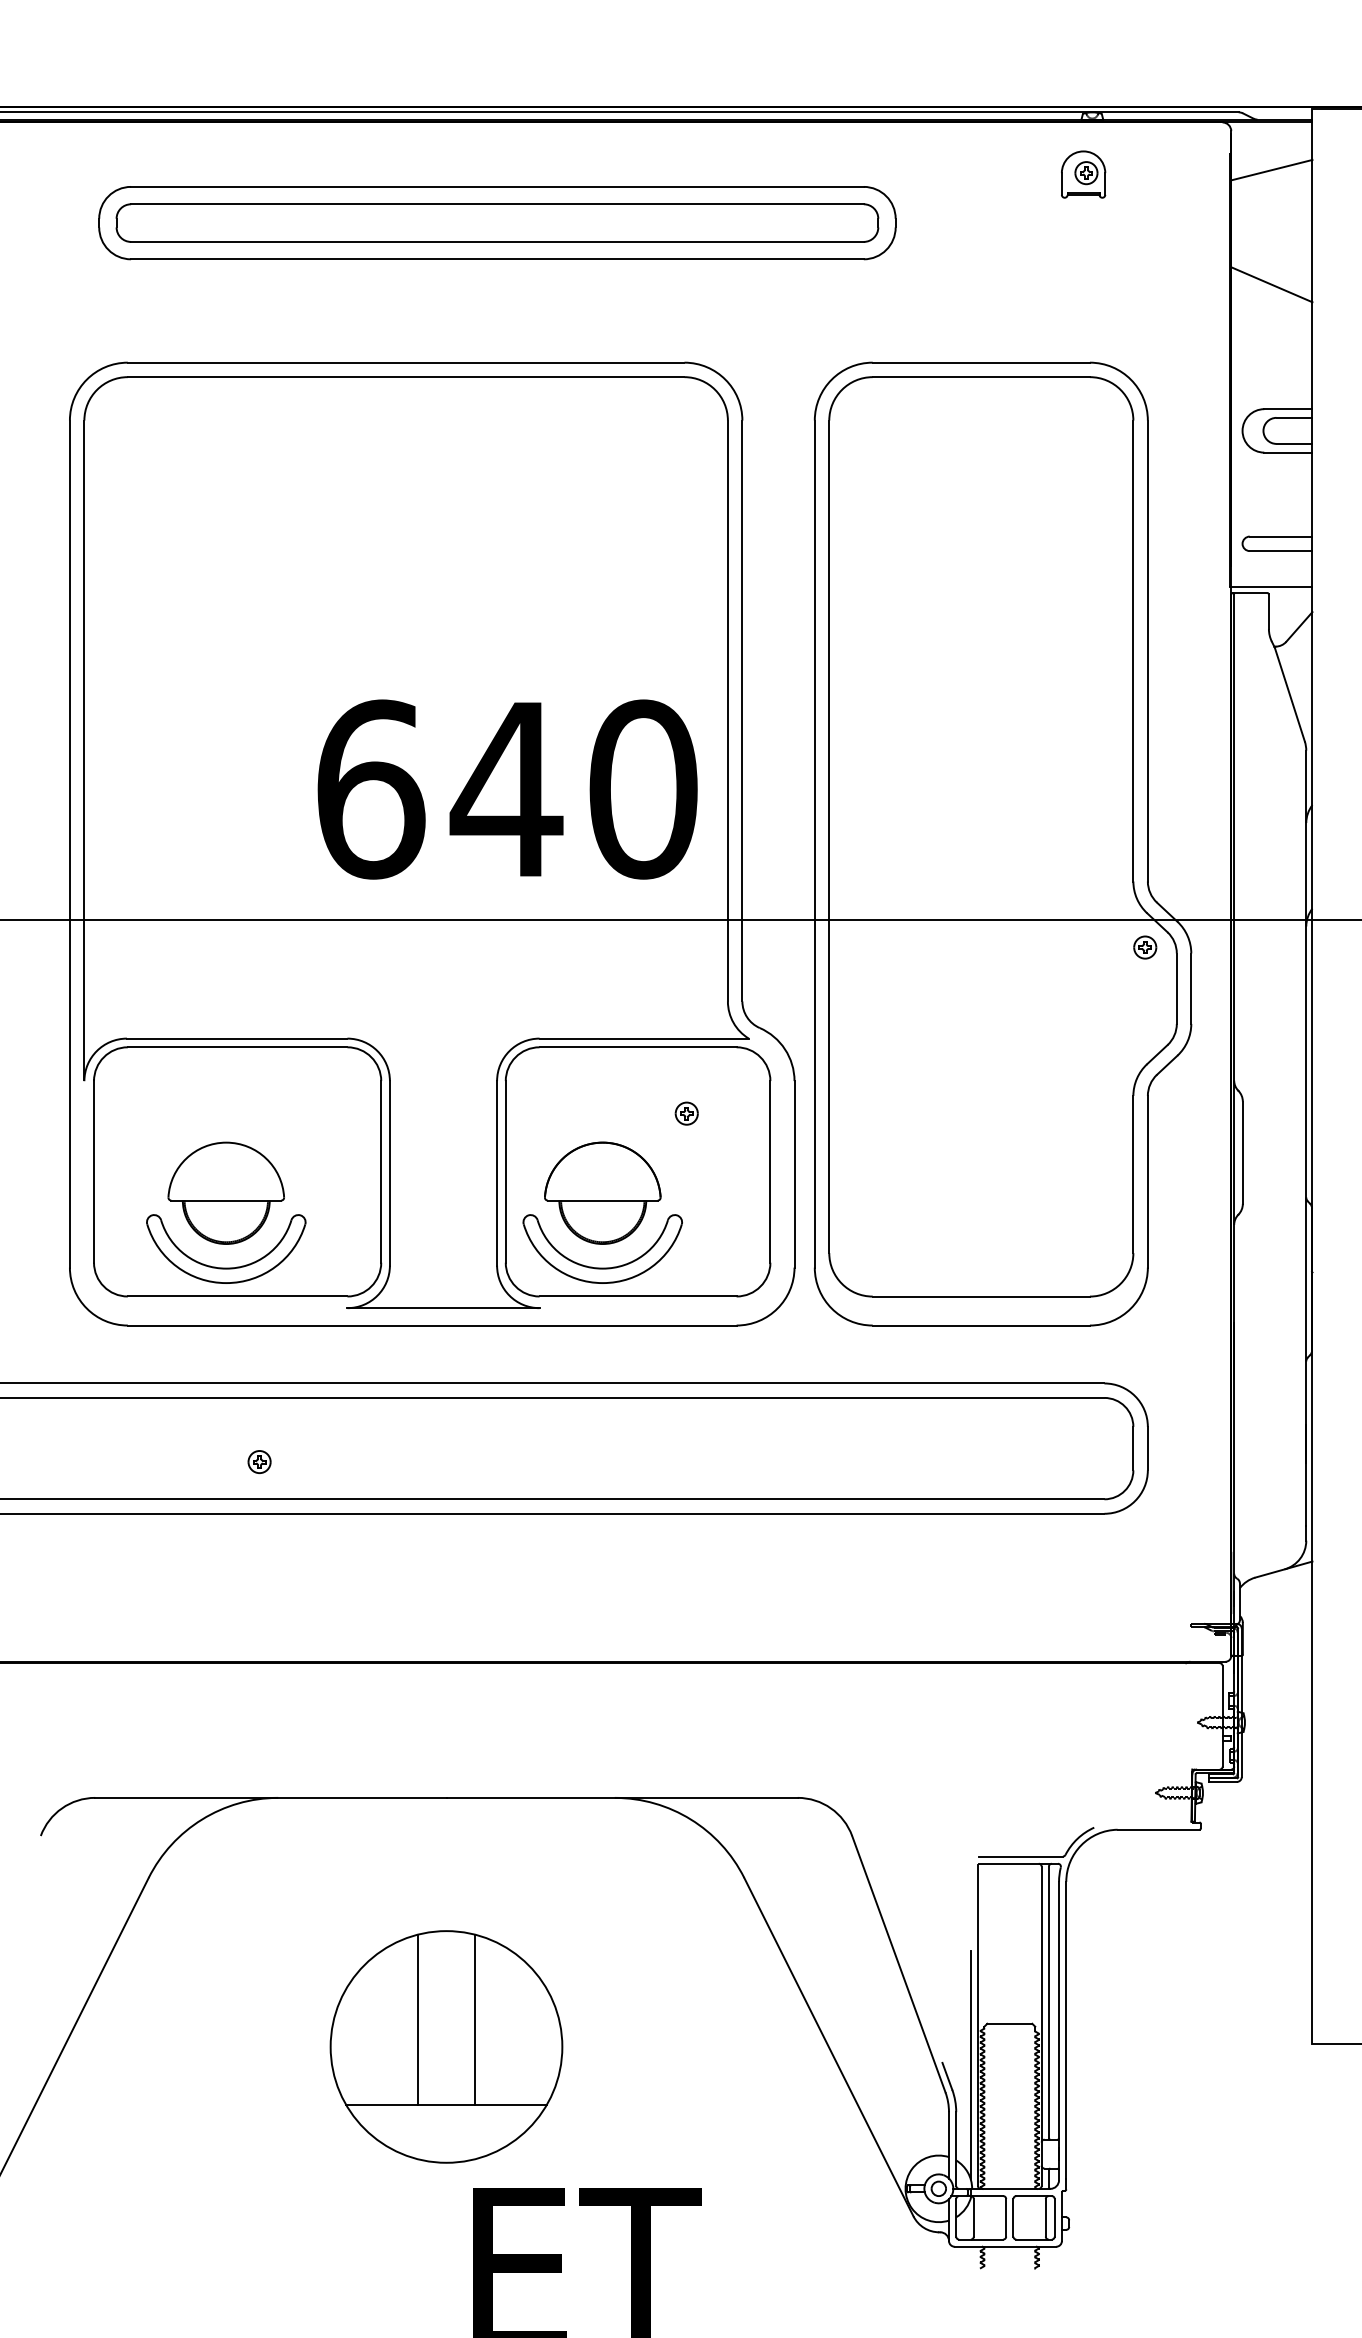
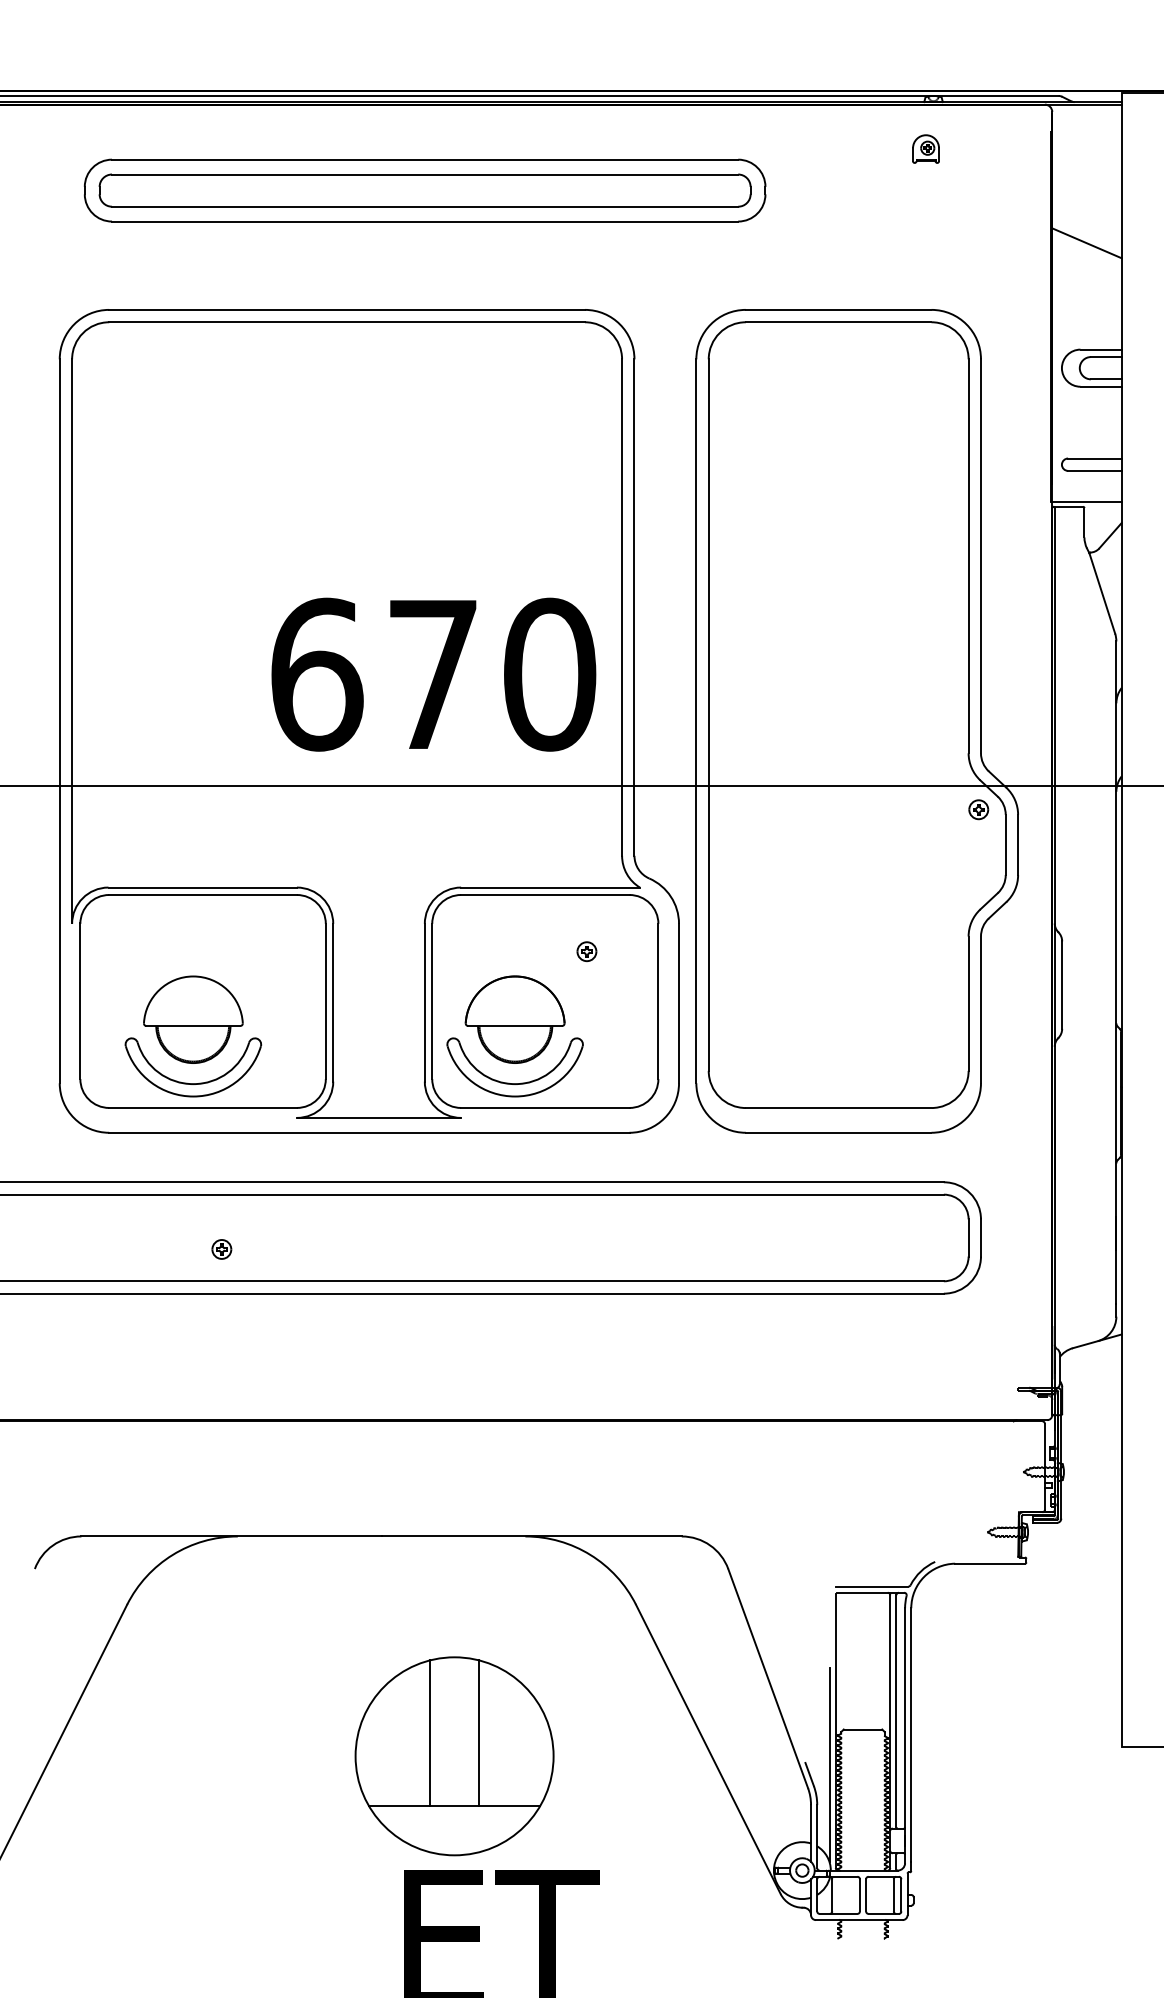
line: (1271, 170) -> (1086, 145), removed
part: (1082, 173) -> (925, 148), size x0.7
text: (506, 789) -> (432, 674), 640 -> 670
part: (446, 2047) -> (454, 1756), moved

